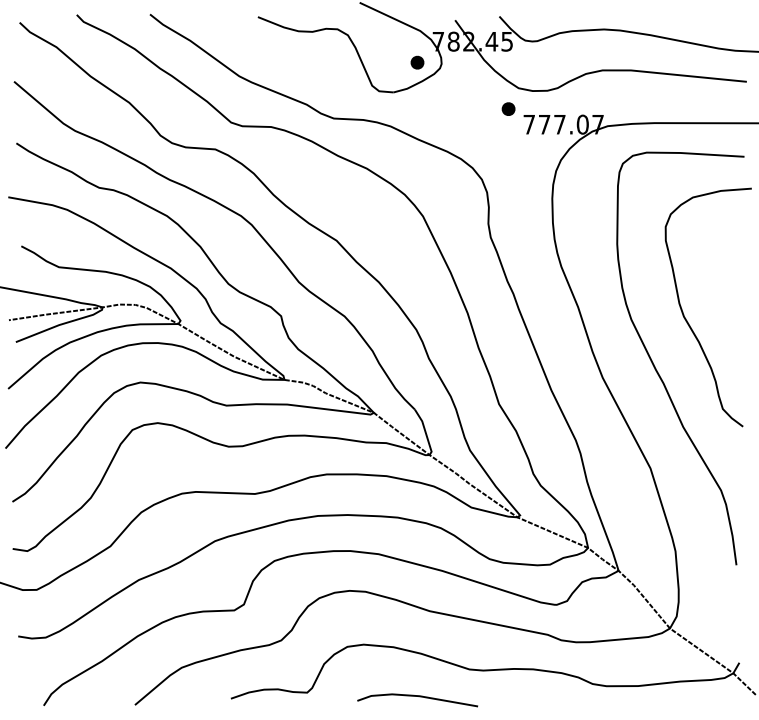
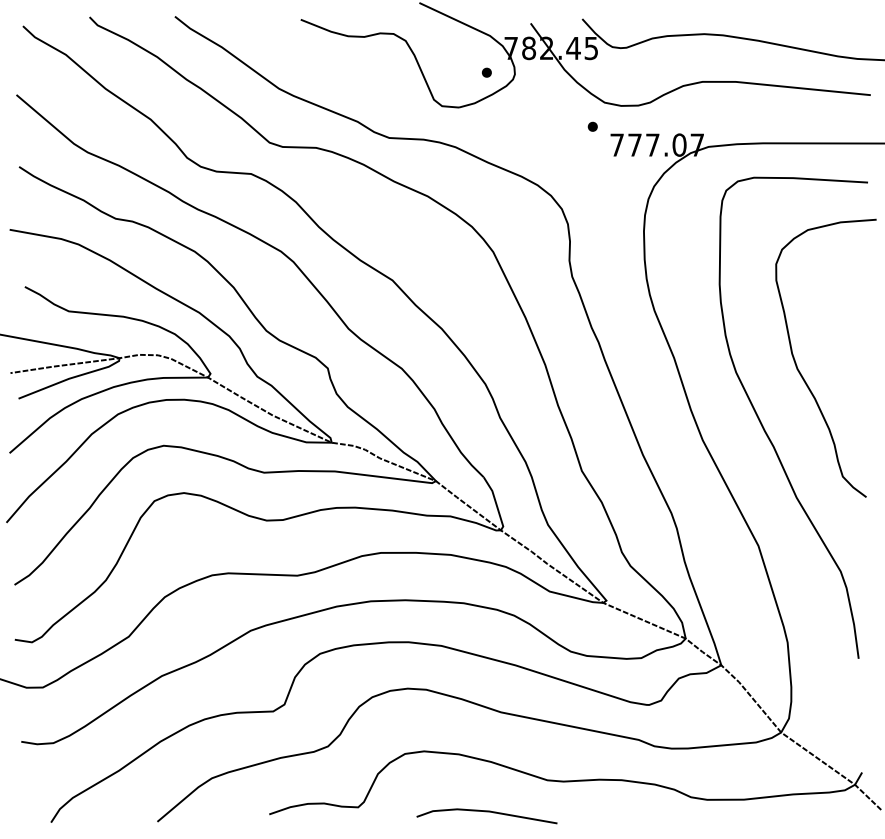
part: (417, 62) -> (486, 72), size x0.62
part: (508, 108) -> (592, 126), size x0.62

